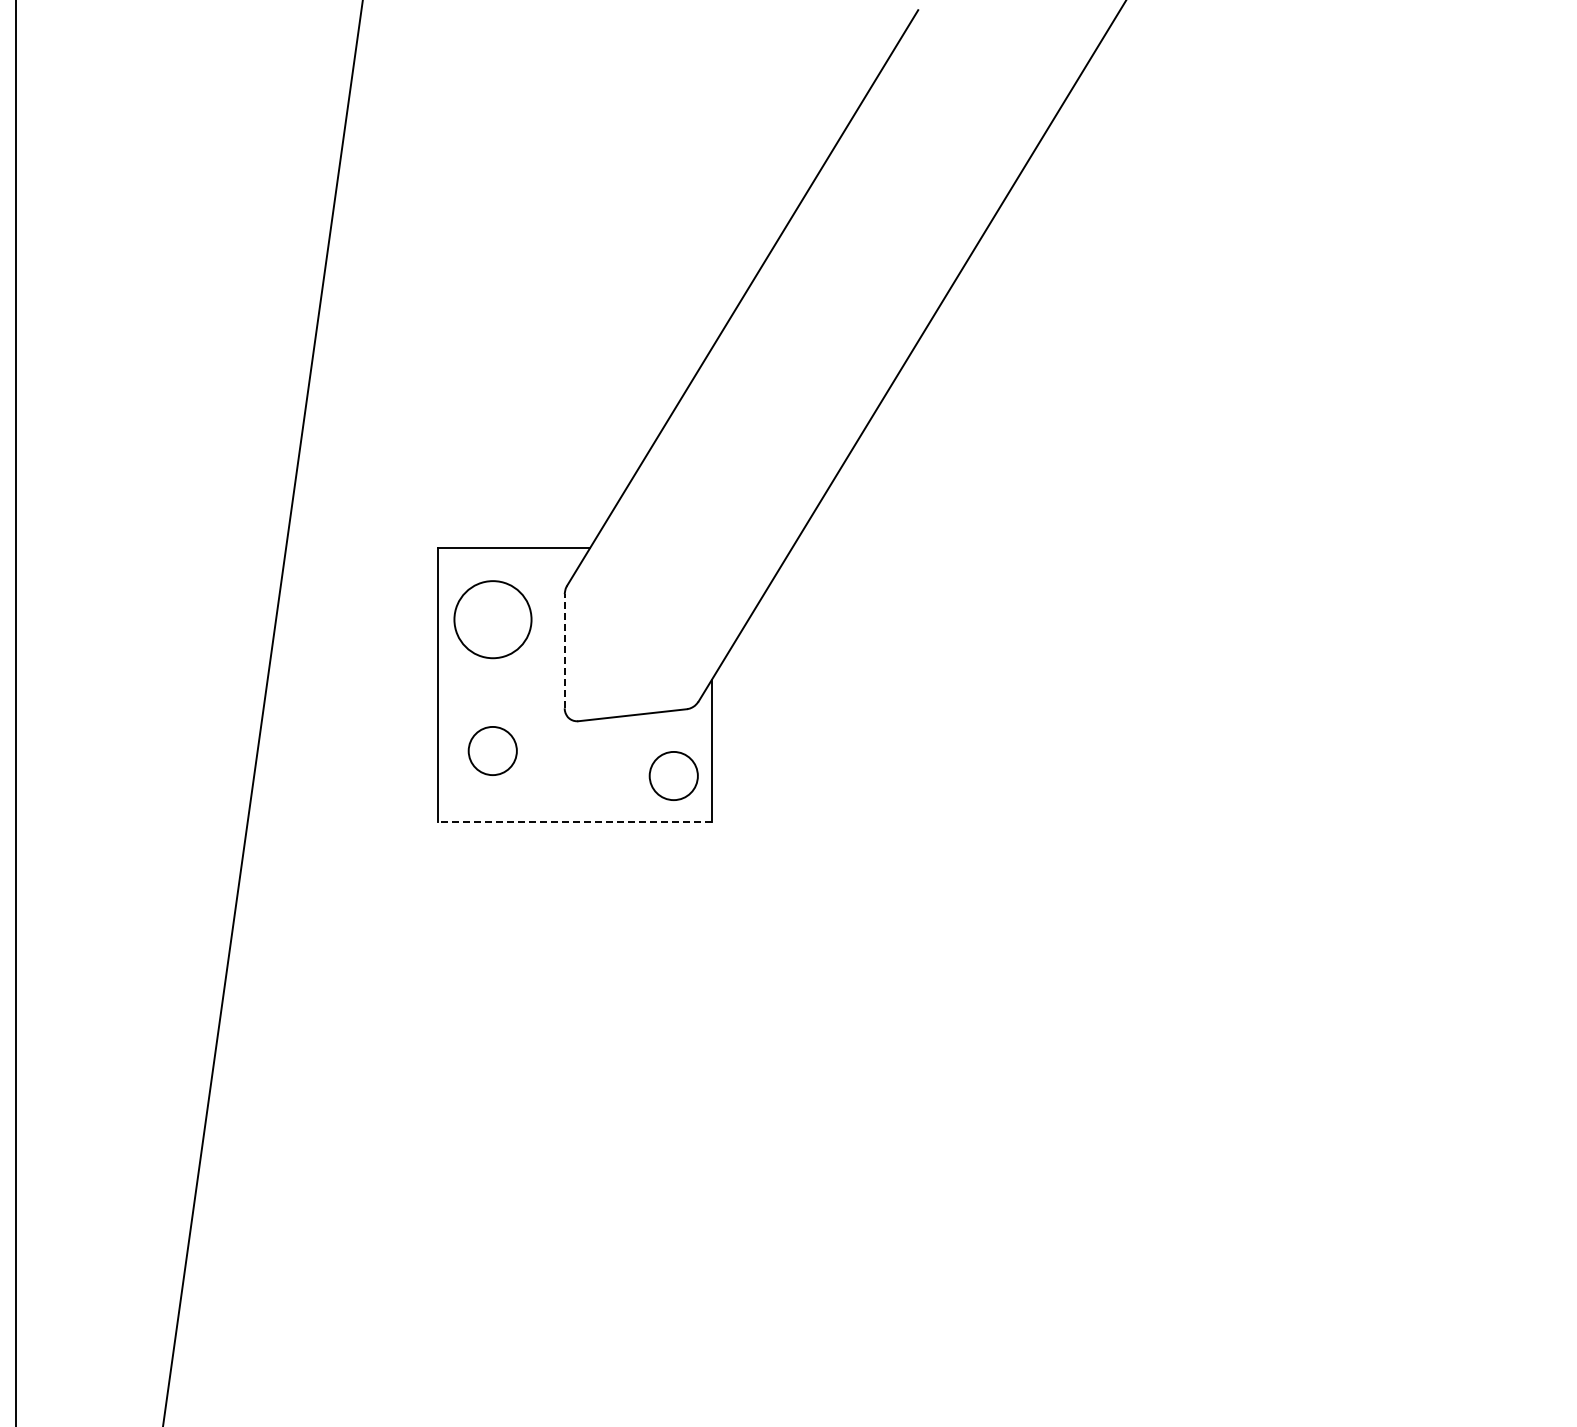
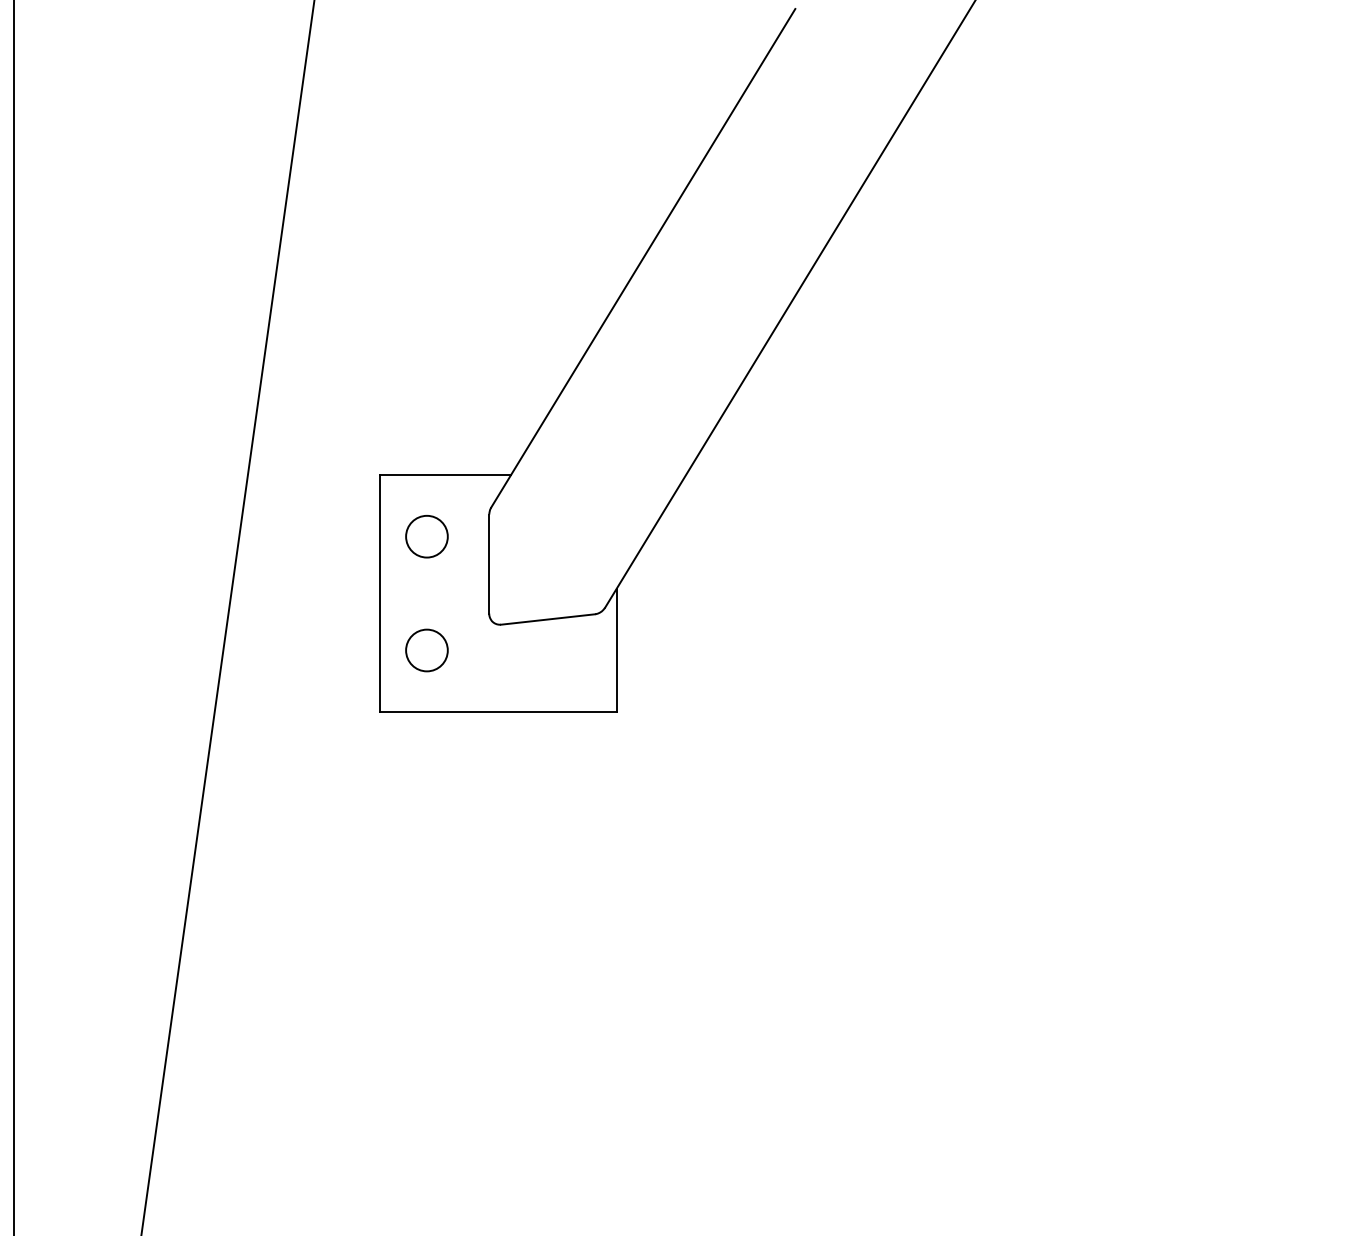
circle: (492, 619) -> (426, 536), size x0.62
line: (564, 650) -> (489, 563), dashed -> solid
circle: (673, 775) -> (583, 671), removed
line: (574, 822) -> (497, 712), dashed -> solid

